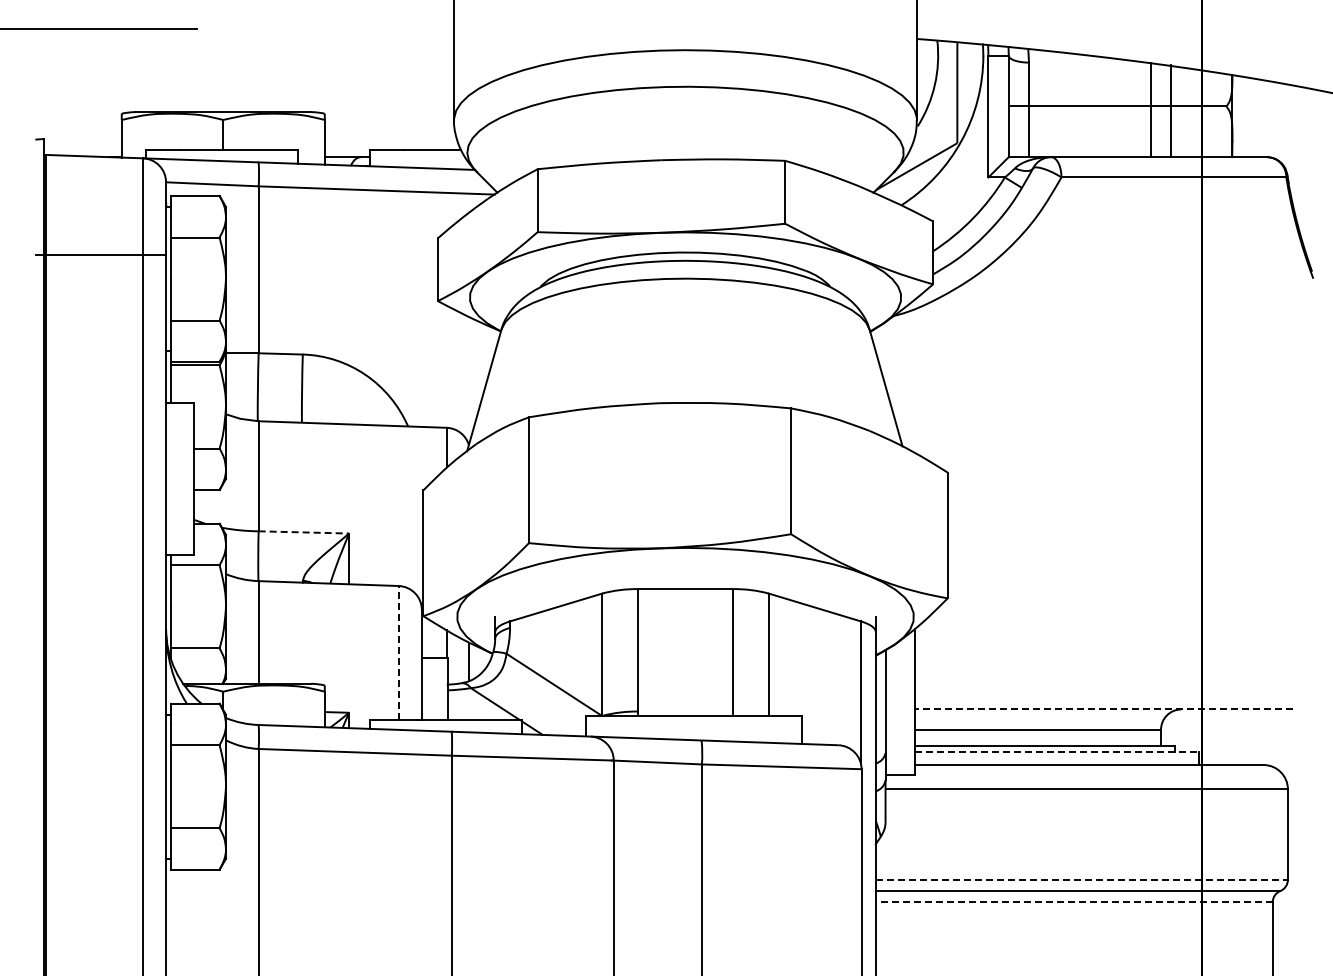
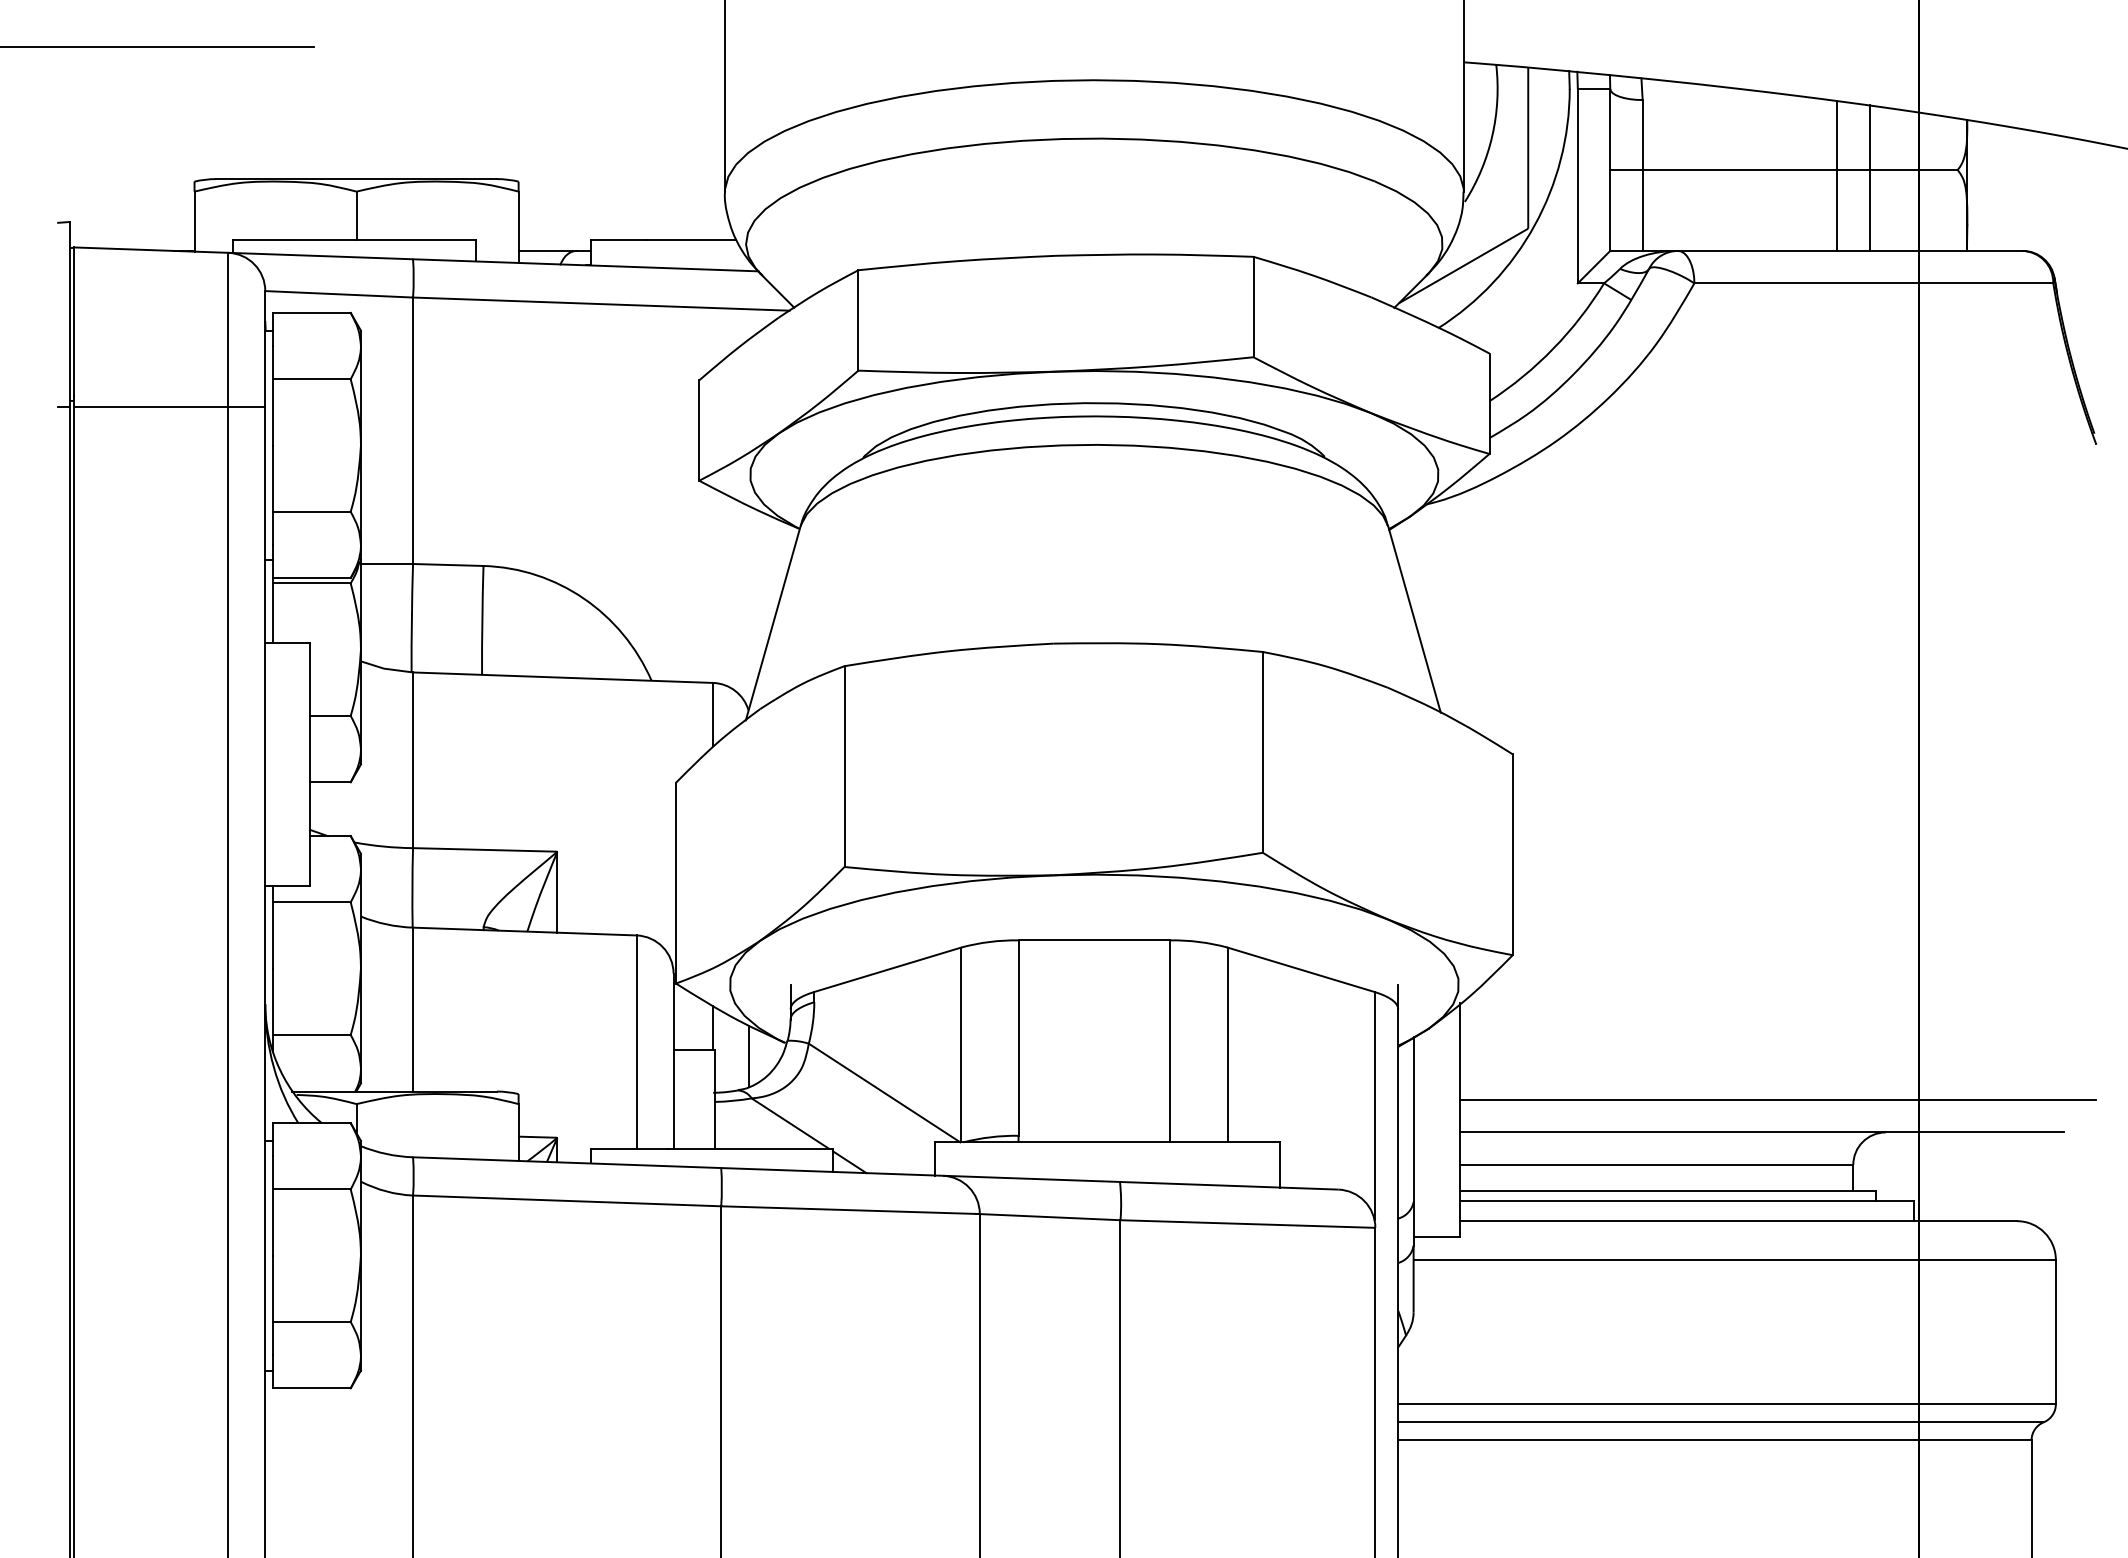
line: (305, 532) -> (487, 850), dashed -> solid
line: (398, 652) -> (636, 1041), dashed -> solid
line: (1113, 689) -> (1777, 1100), added
line: (1103, 709) -> (1761, 1132), dashed -> solid
line: (1057, 752) -> (1688, 1201), dashed -> solid
line: (1082, 879) -> (1727, 1403), dashed -> solid
line: (1073, 902) -> (1713, 1440), dashed -> solid

